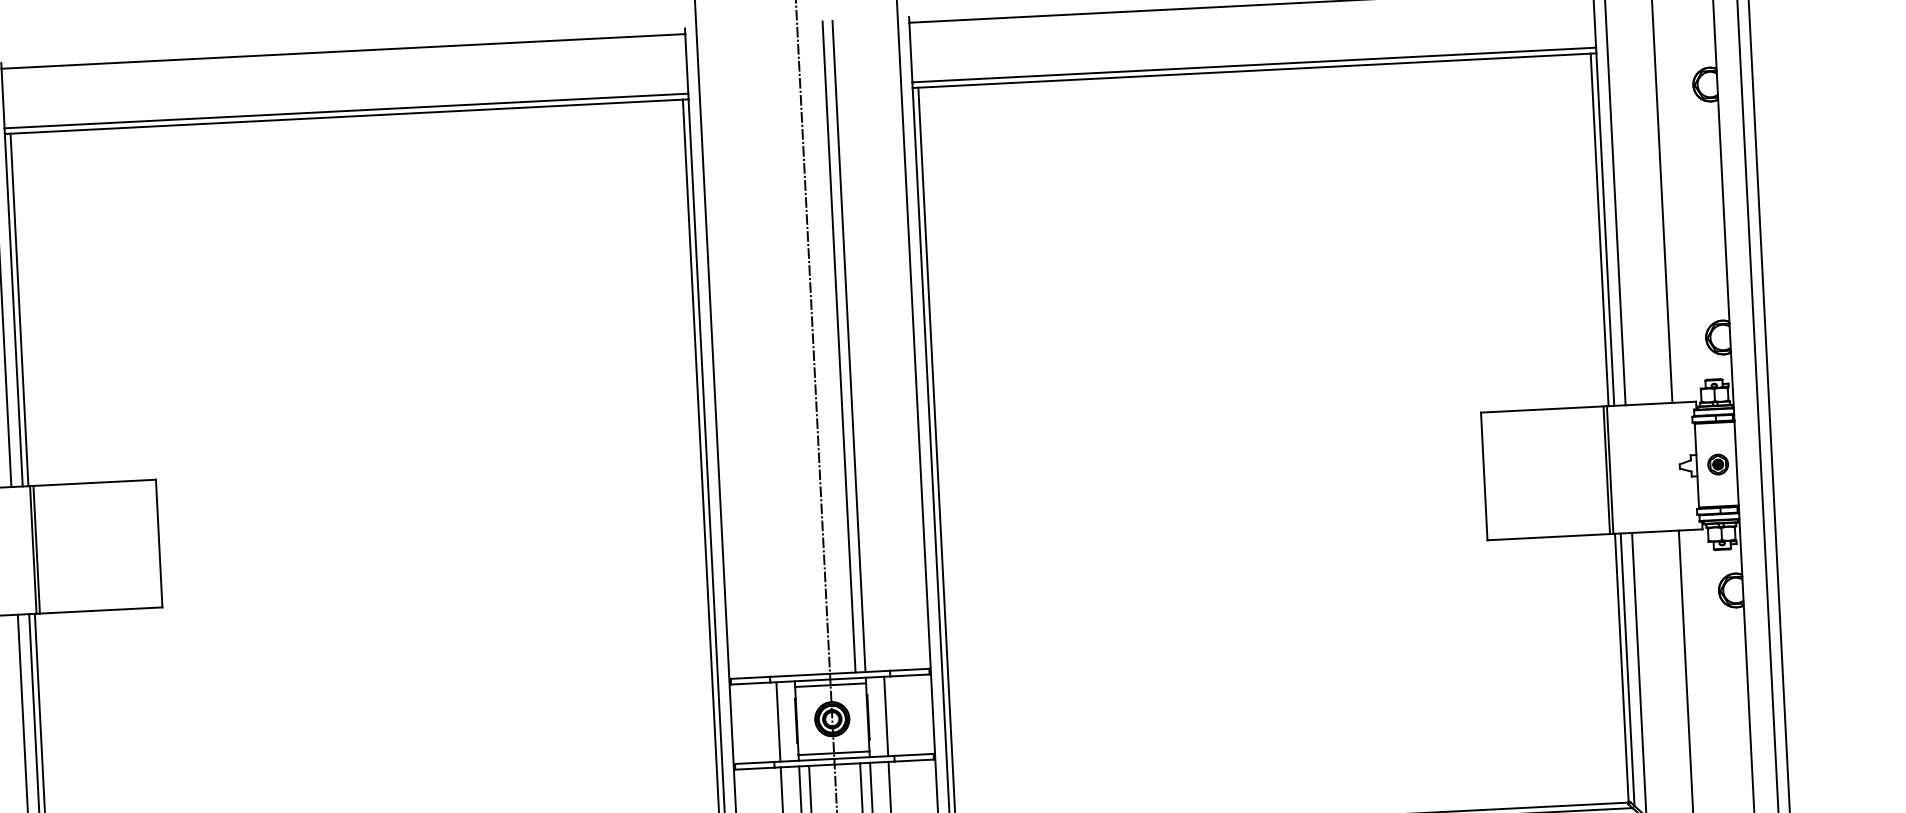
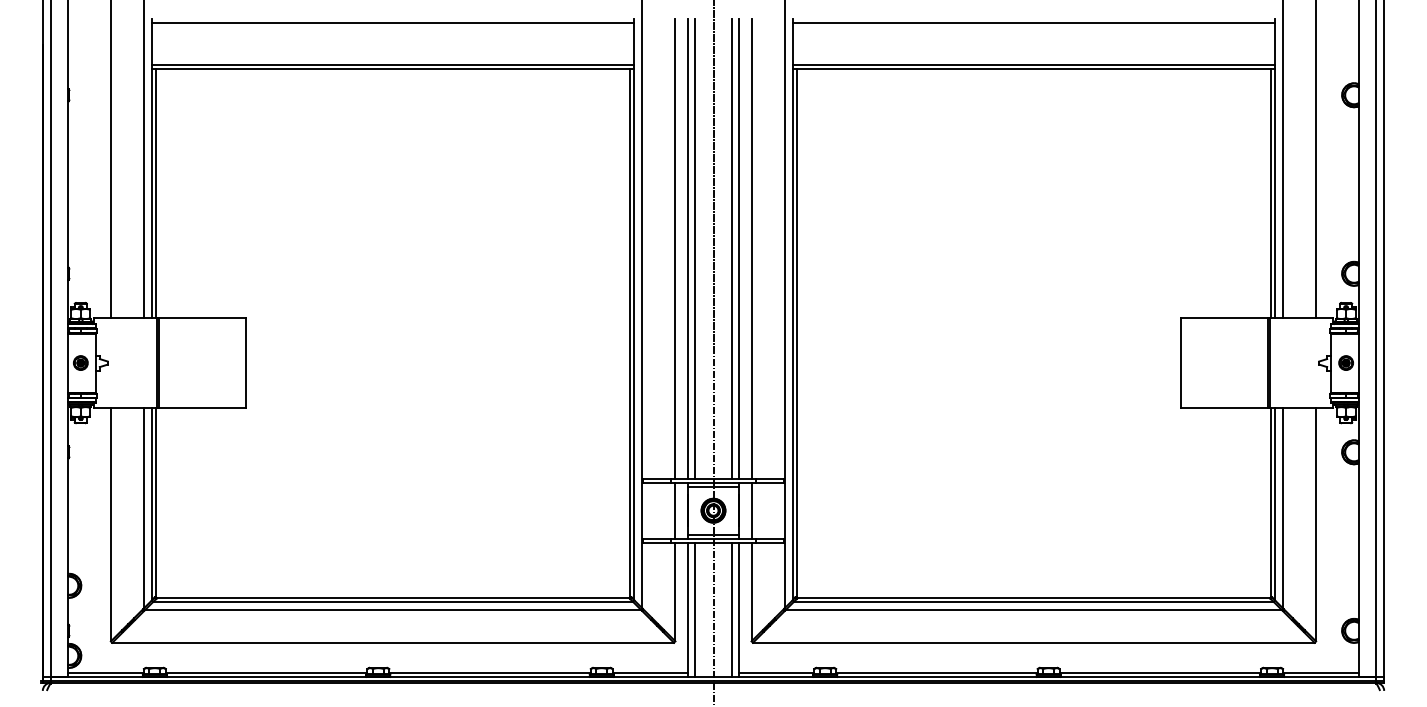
line: (867, 344) -> (751, 248), added
line: (788, 348) -> (695, 248), added
line: (778, 349) -> (688, 248), added
line: (759, 350) -> (675, 248), added

